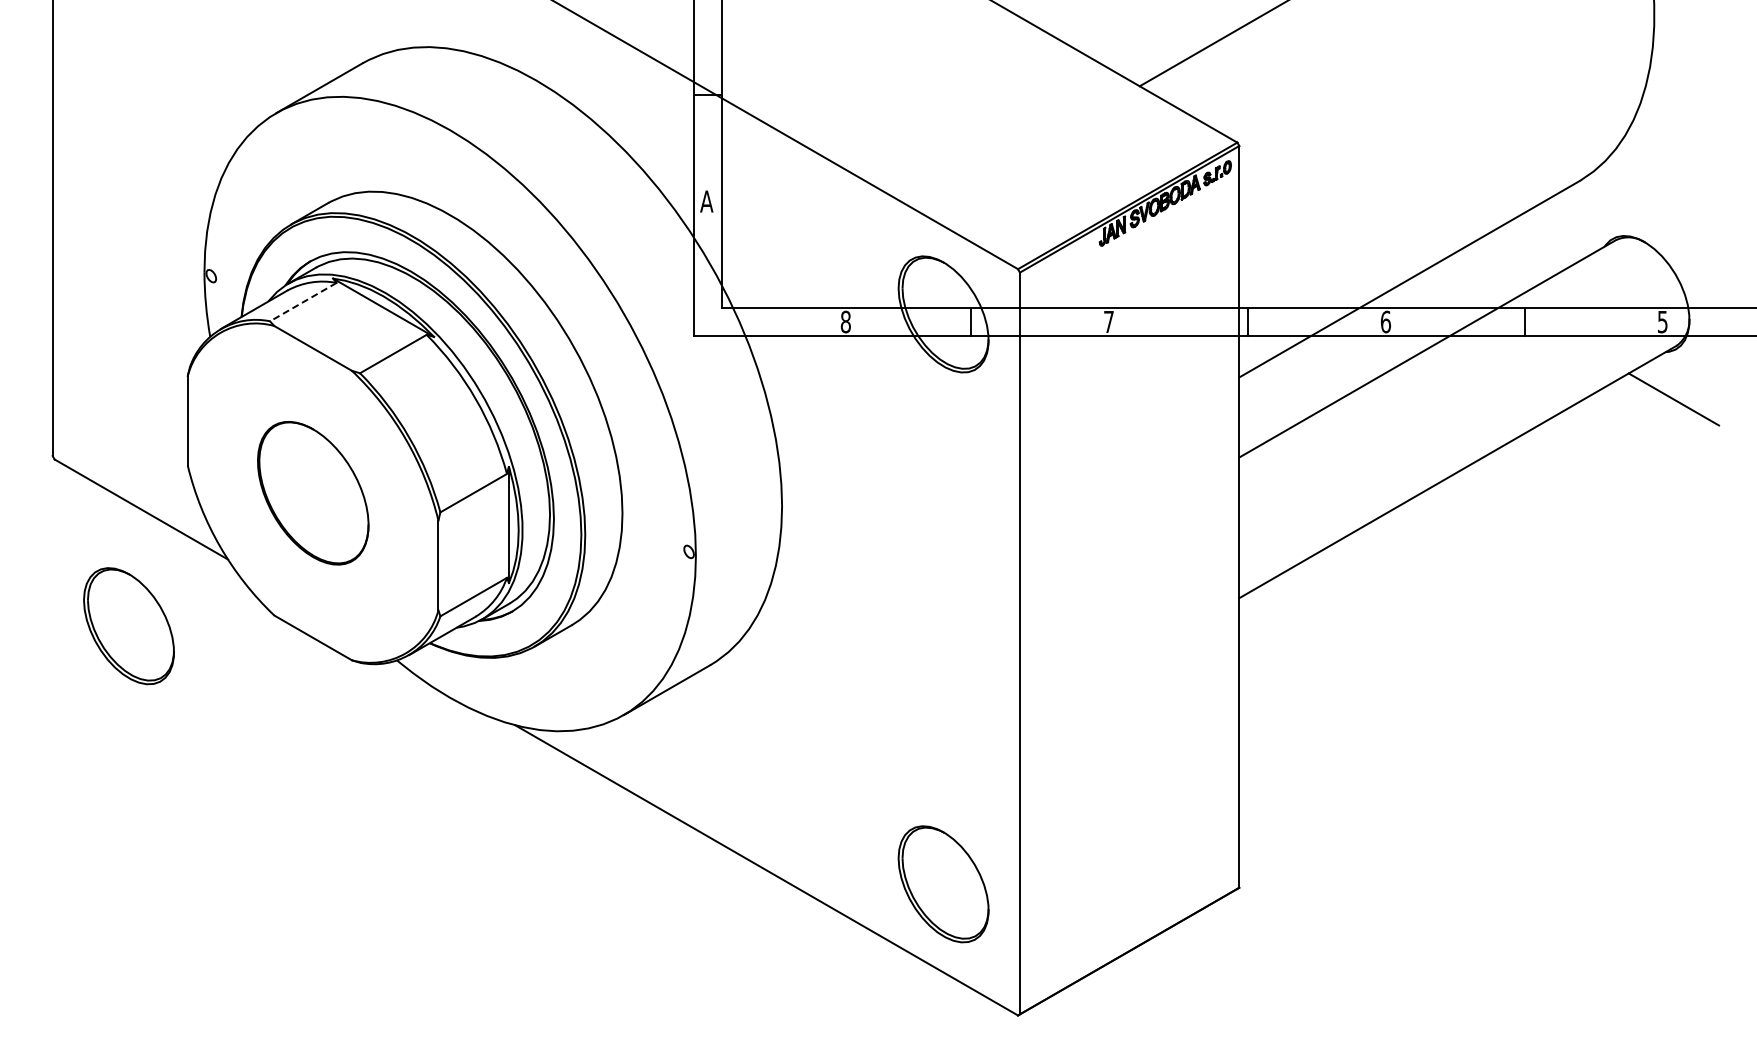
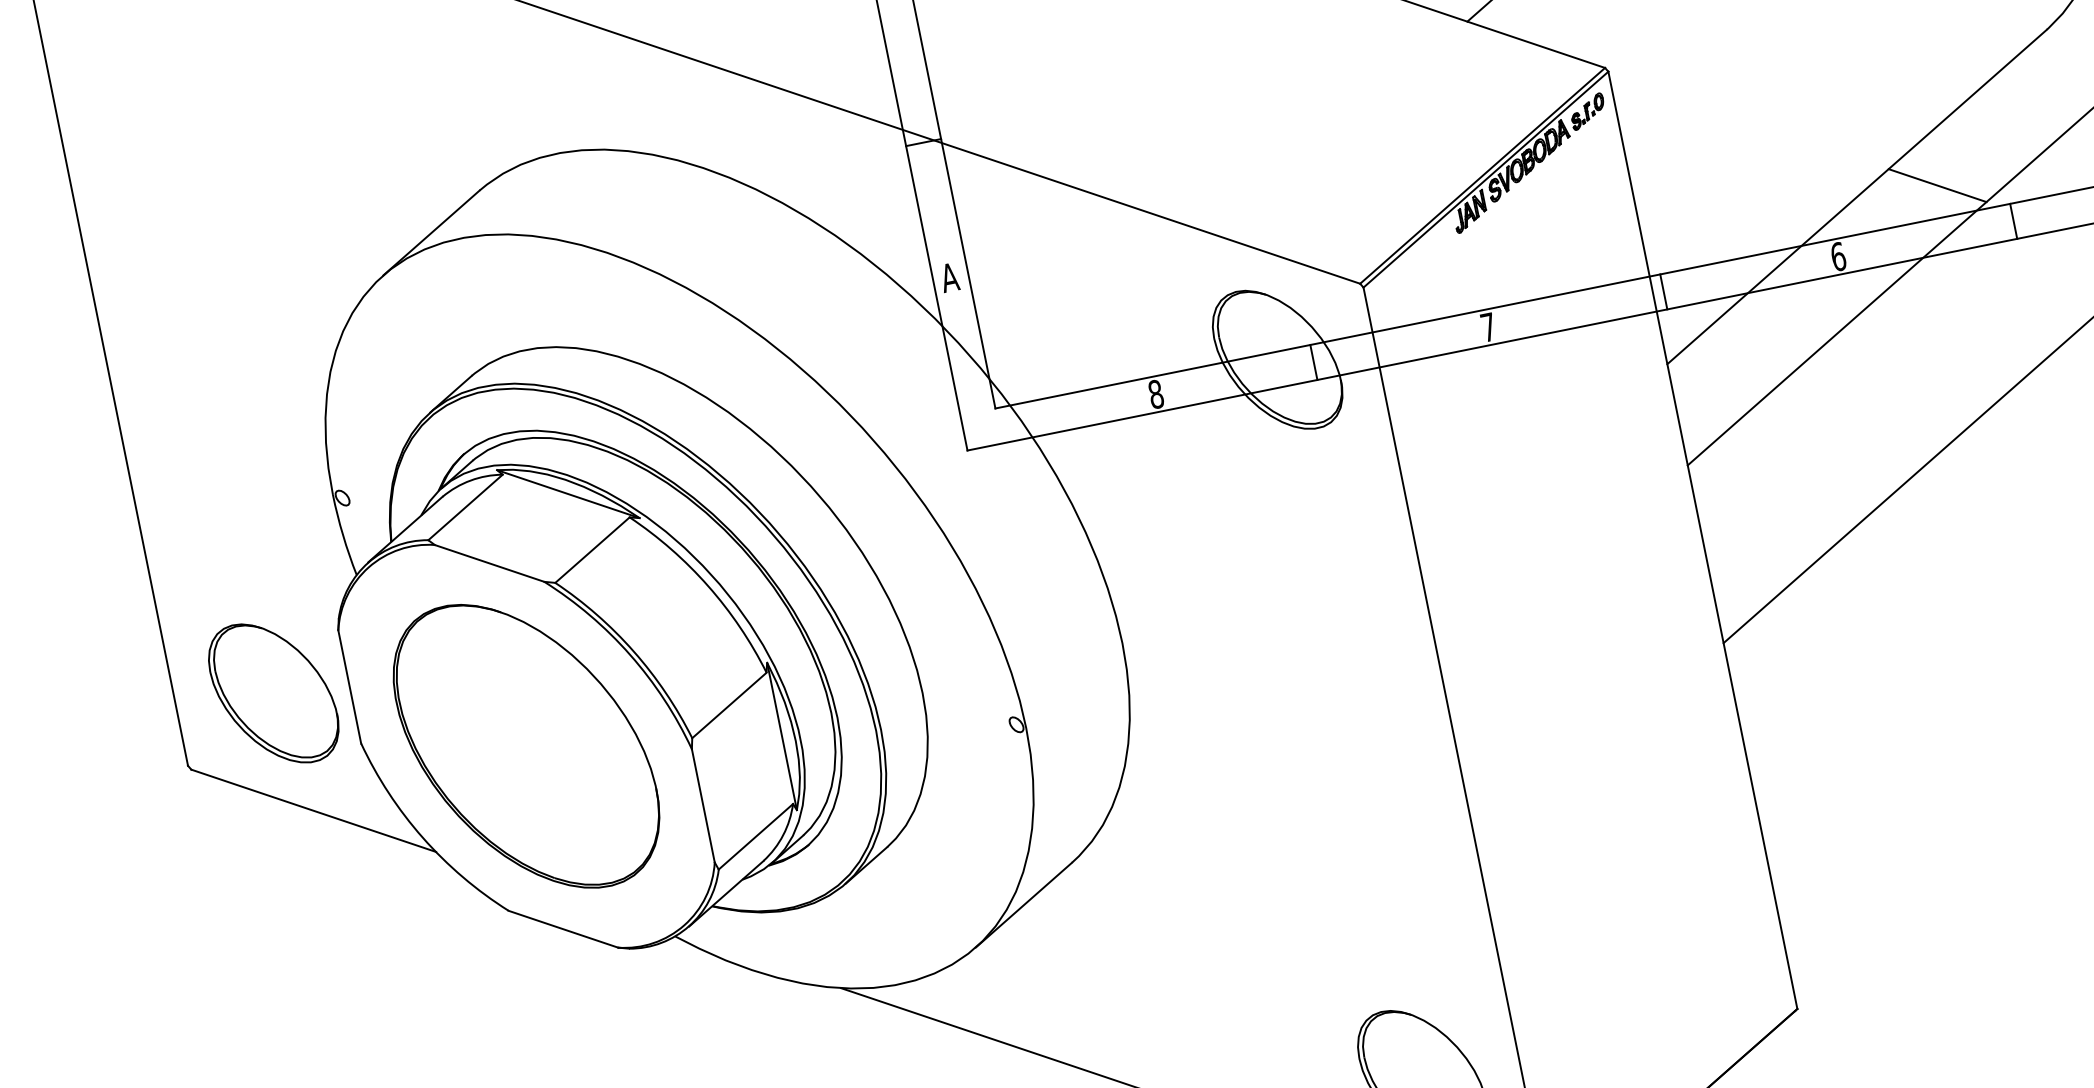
line: (1471, 283) -> (1936, 186), added
line: (302, 302) -> (464, 508), dashed -> solid
part: (313, 493) -> (527, 746), size x1.67
part: (128, 626) -> (273, 694), moved

